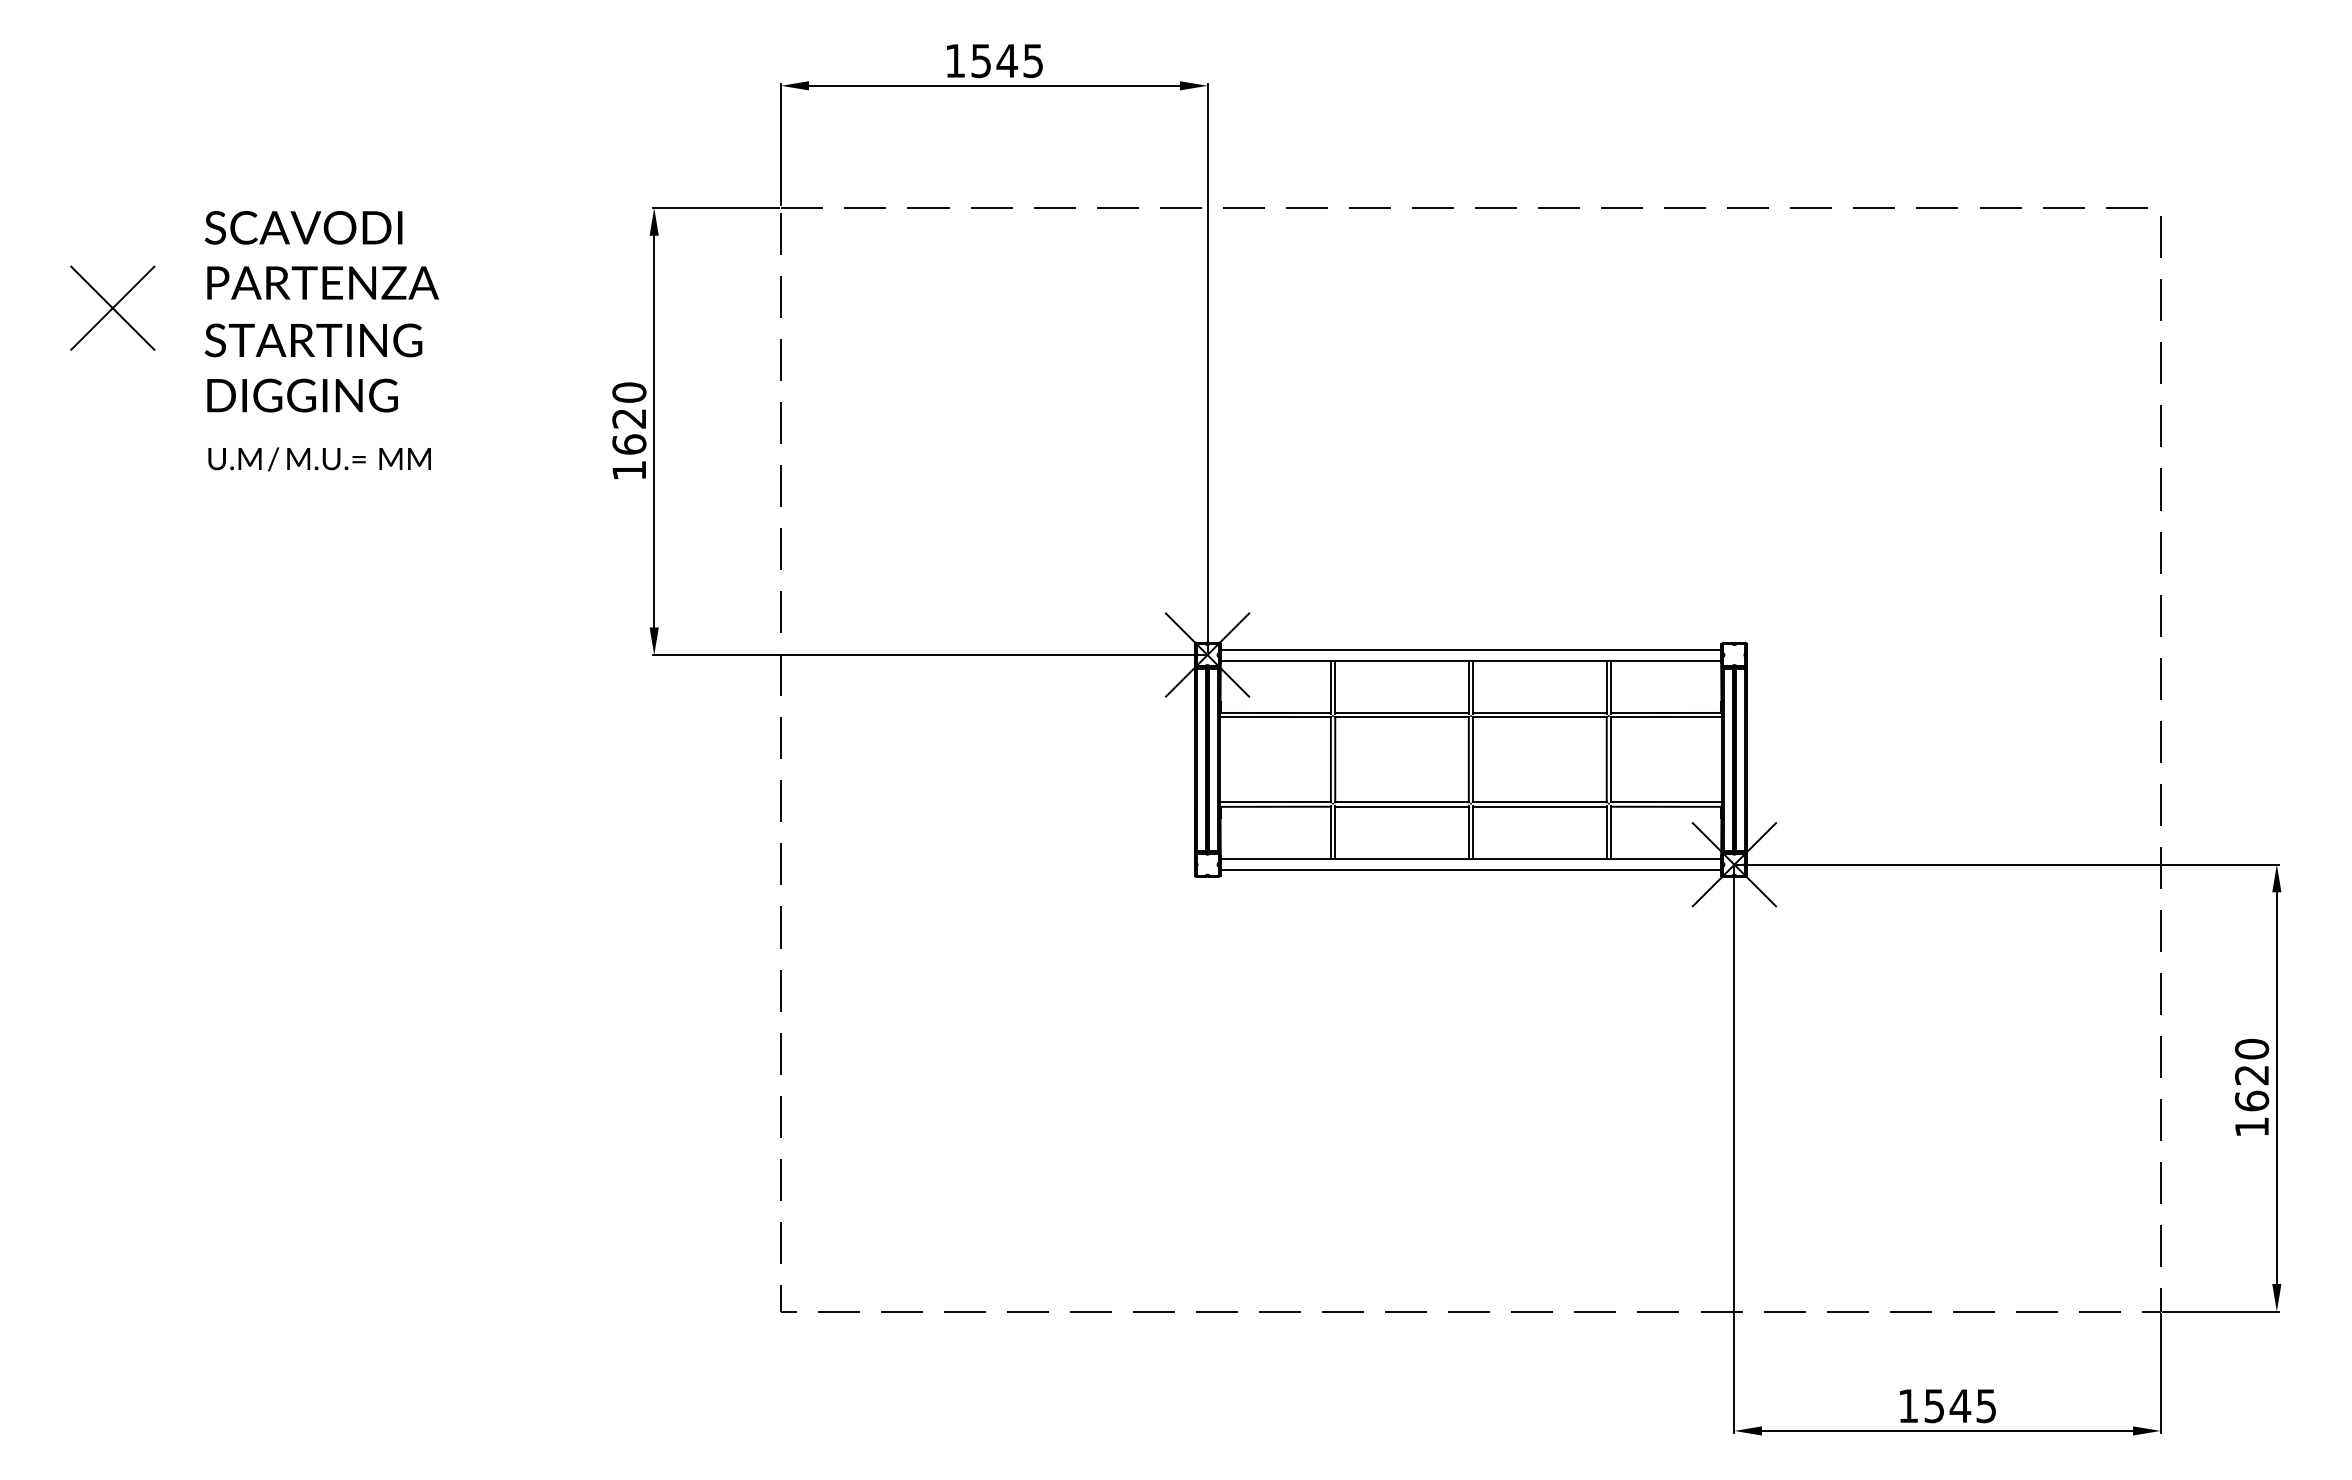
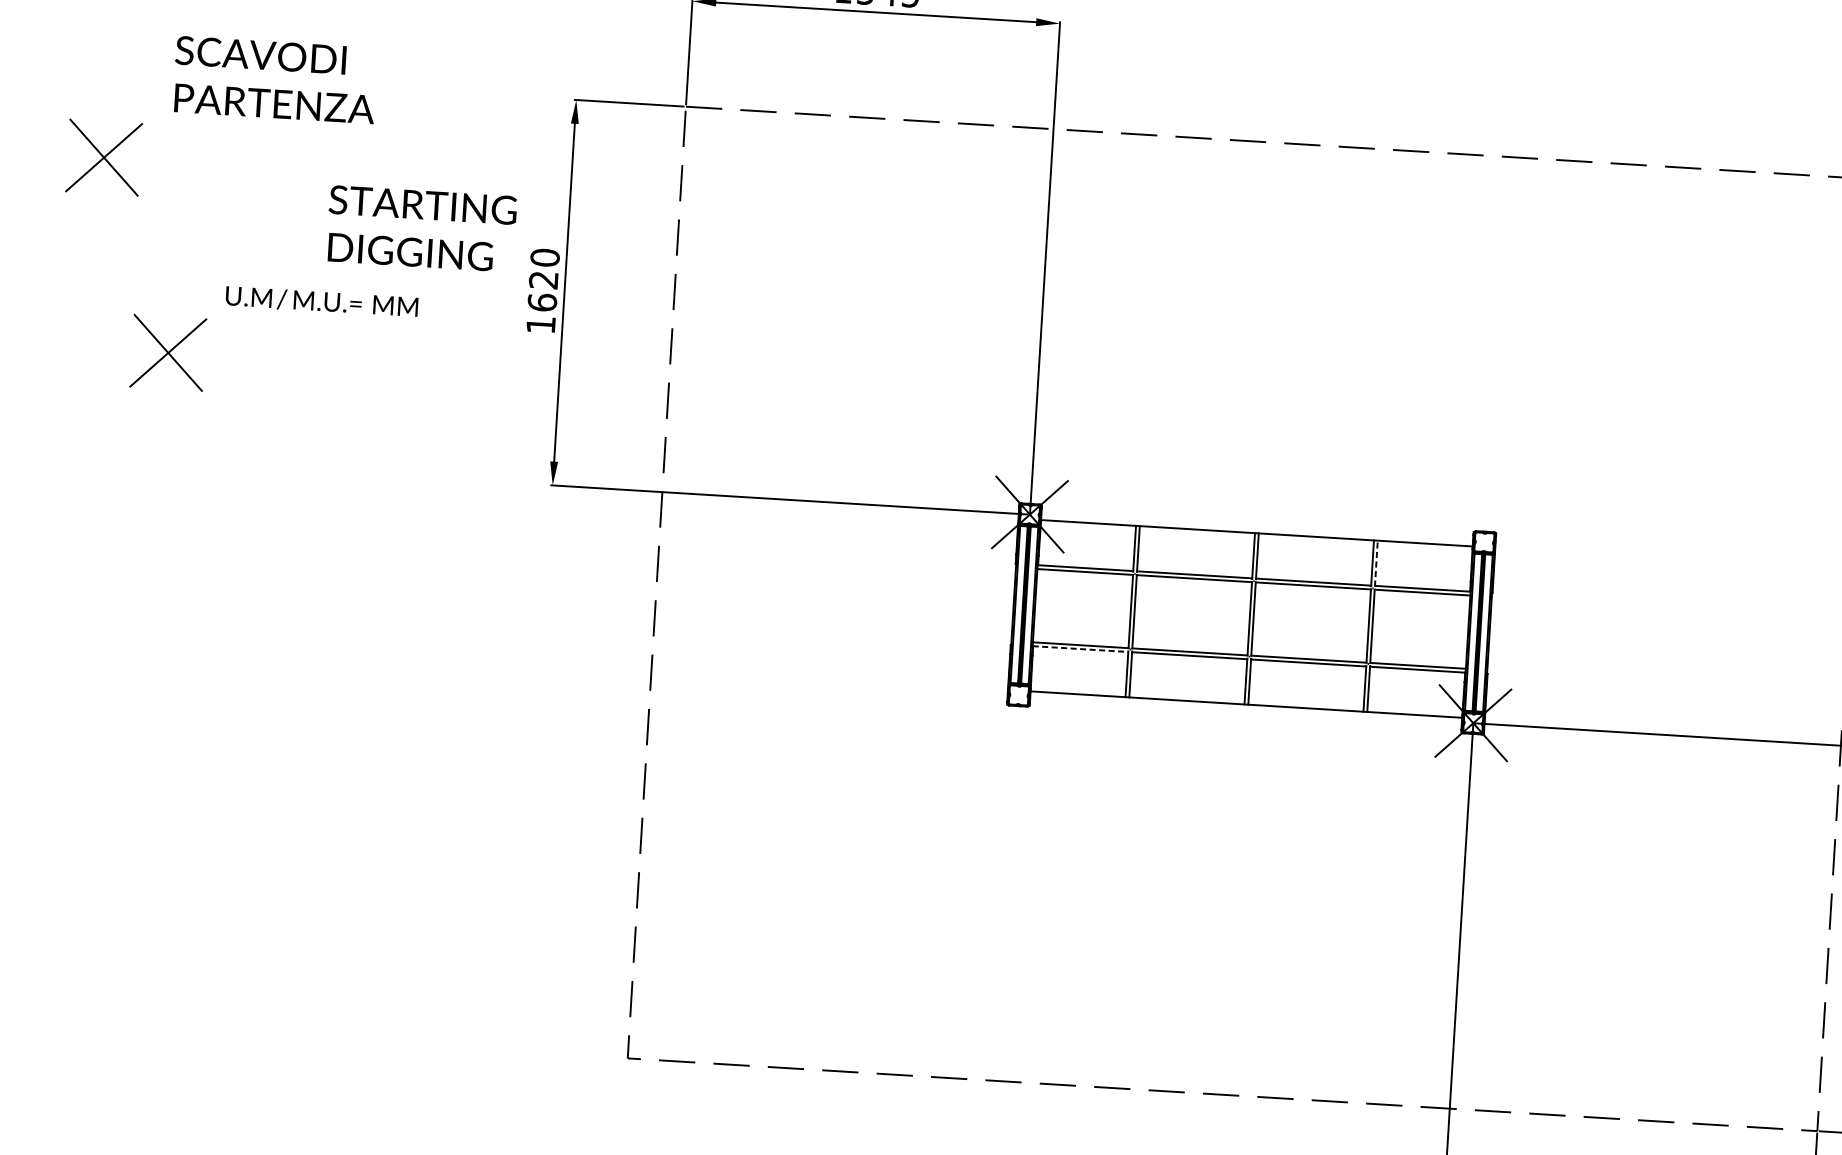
text: (321, 255) -> (274, 80), moved
text: (313, 367) -> (421, 228), moved
text: (319, 459) -> (321, 302), moved
part: (200, 528) -> (168, 352), added
line: (1470, 649) -> (1257, 523), removed
line: (1611, 687) -> (1376, 563), solid -> dashed
line: (1275, 806) -> (1080, 648), solid -> dashed
line: (1470, 870) -> (1245, 714), removed

